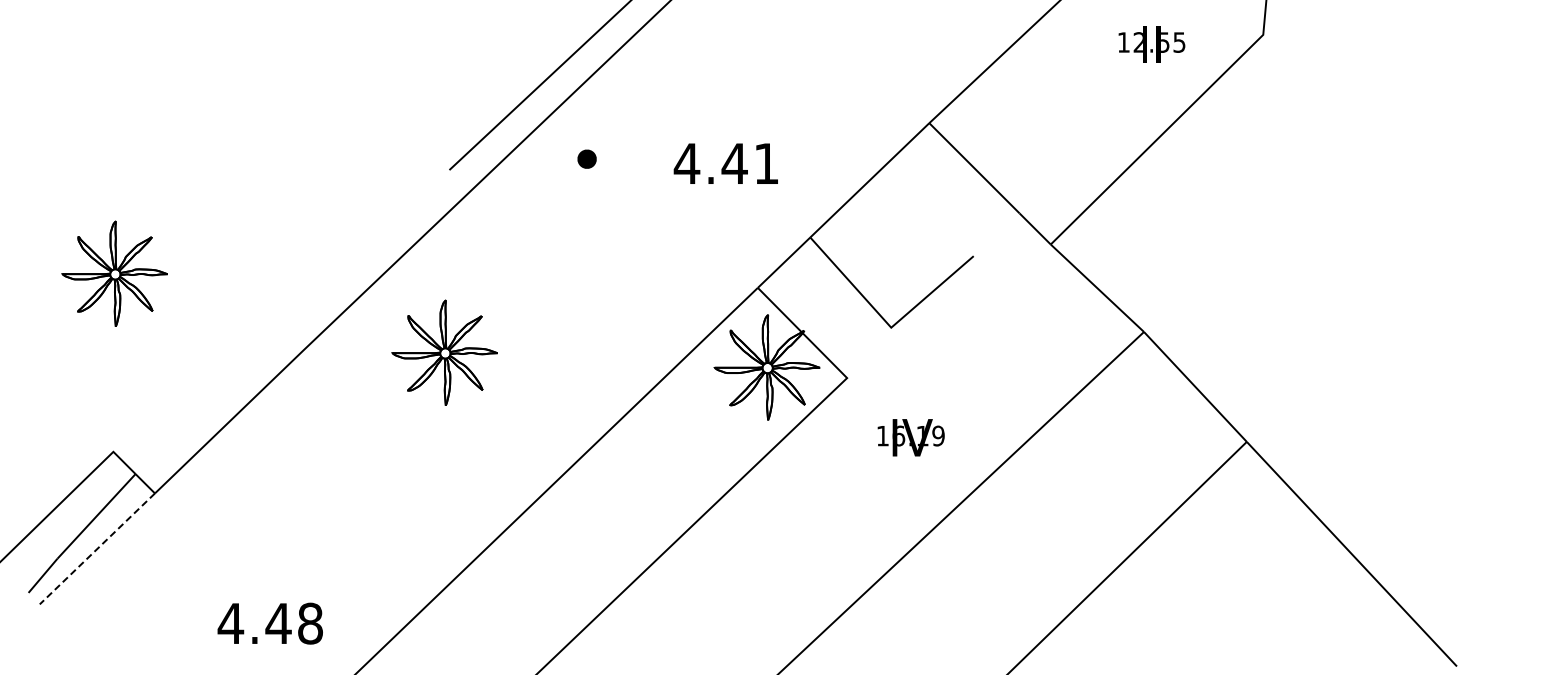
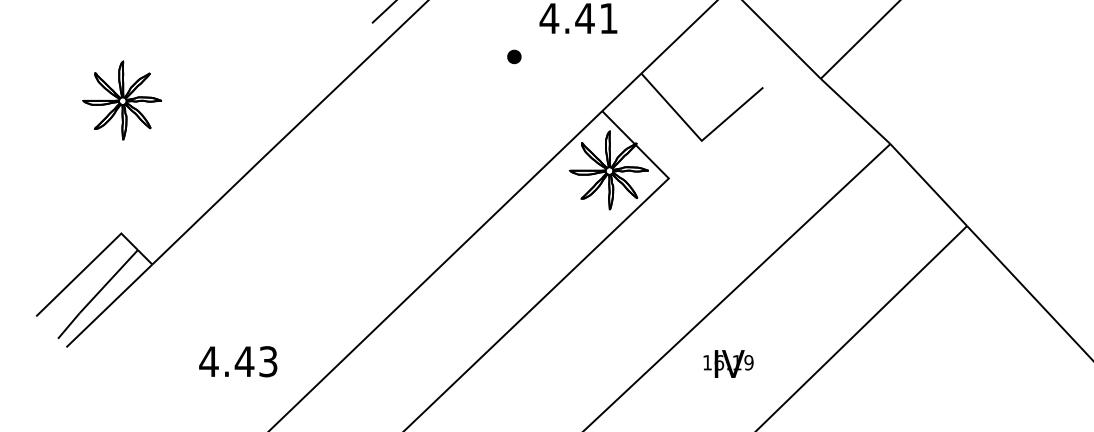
part: (586, 158) -> (513, 56), moved
part: (444, 352) -> (368, 159), removed
text: (910, 437) -> (728, 363), moved
line: (97, 548) -> (109, 305), dashed -> solid
text: (310, 623) -> (268, 361), 4.48 -> 4.43

